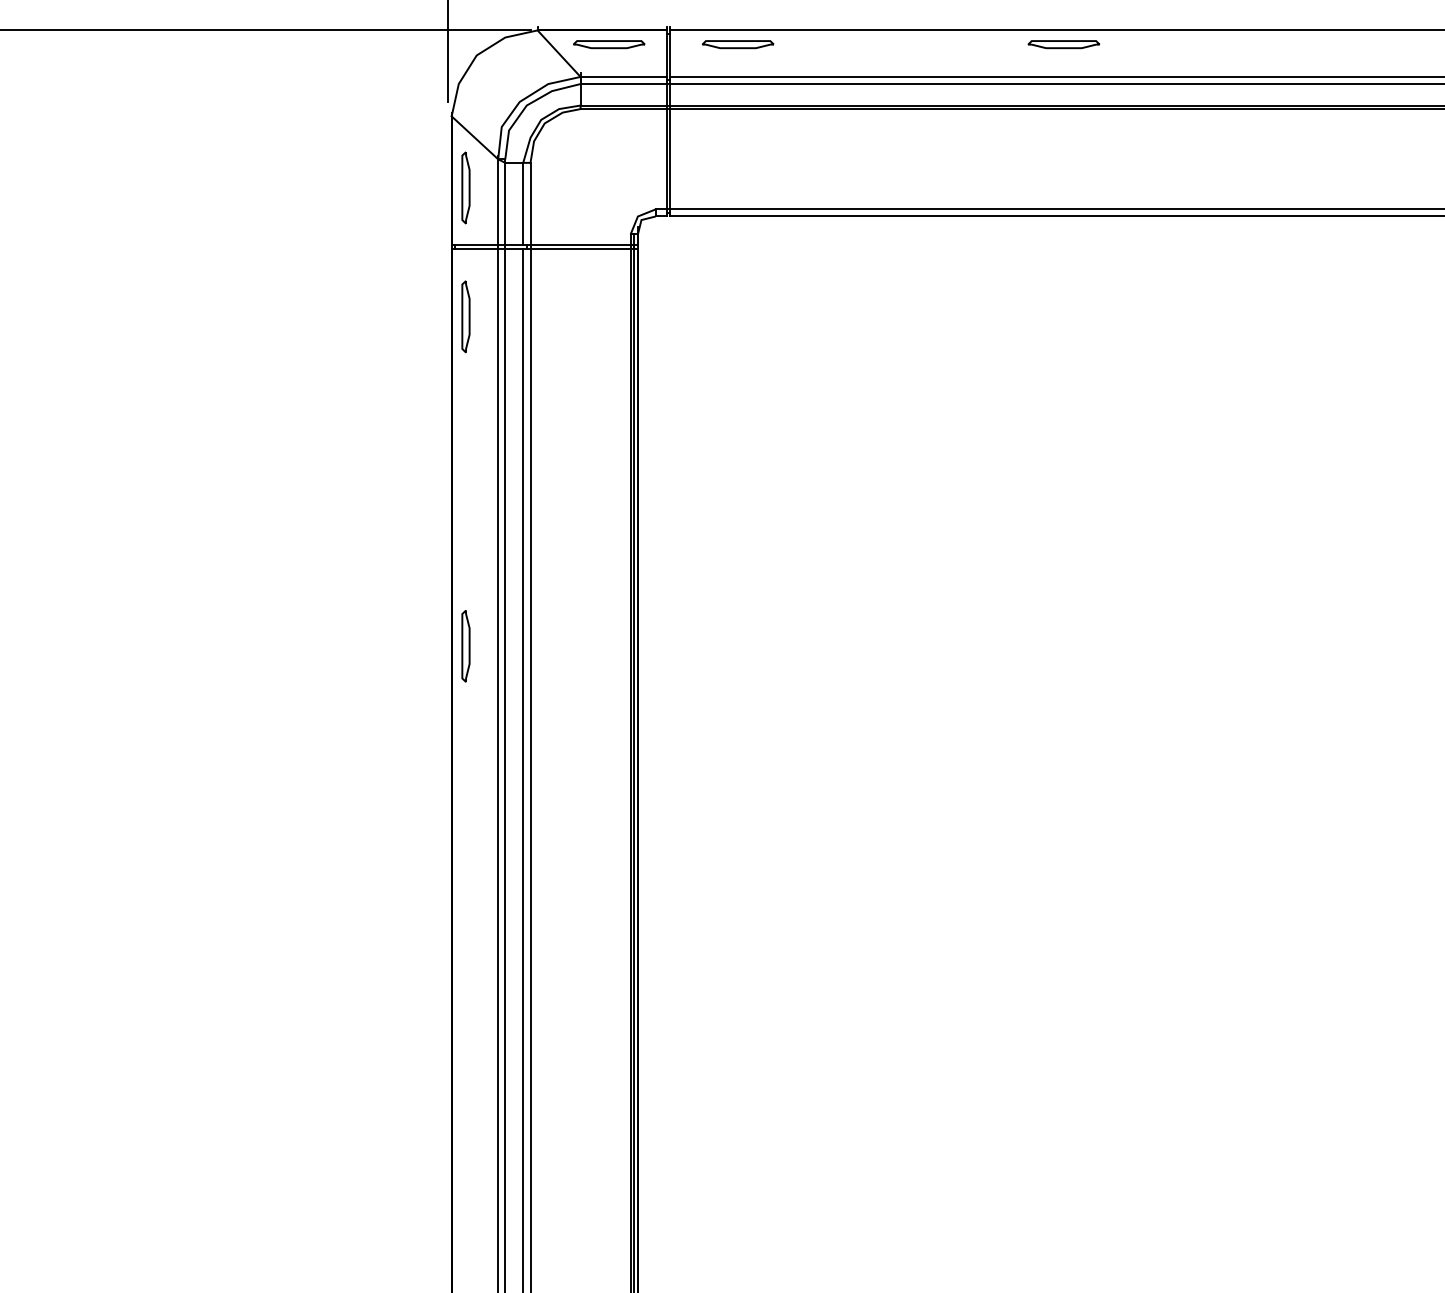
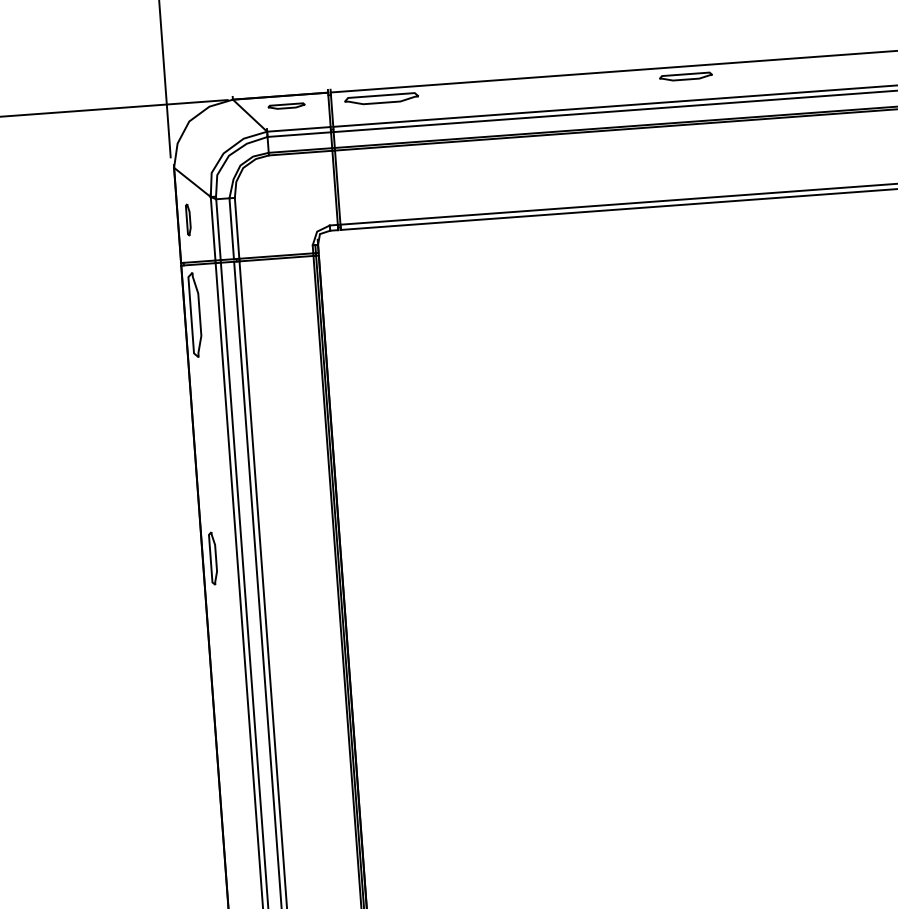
part: (609, 44) -> (286, 106), size x0.7
part: (738, 44) -> (382, 99), size x1.4
part: (1063, 44) -> (685, 76), moved
part: (465, 187) -> (188, 219), size x0.6
part: (465, 316) -> (195, 314), size x1.6

